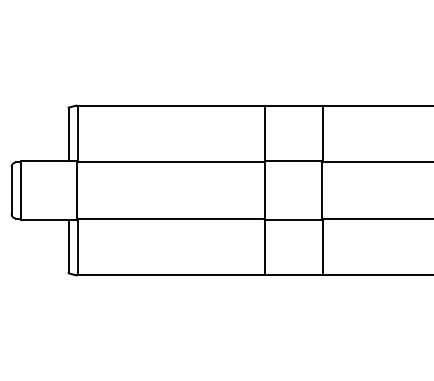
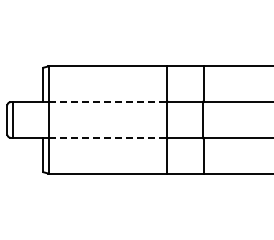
line: (171, 161) -> (108, 101), solid -> dashed
line: (171, 219) -> (108, 138), solid -> dashed

